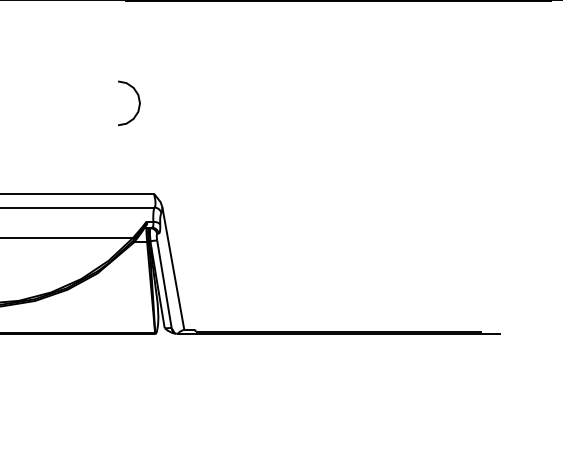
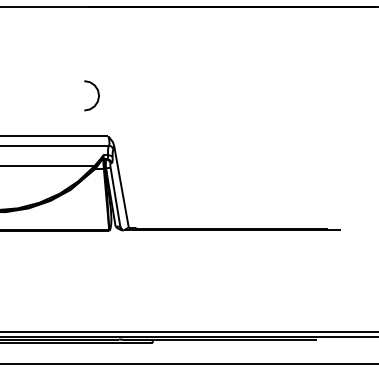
curve: (137, 101) -> (97, 94), moved

